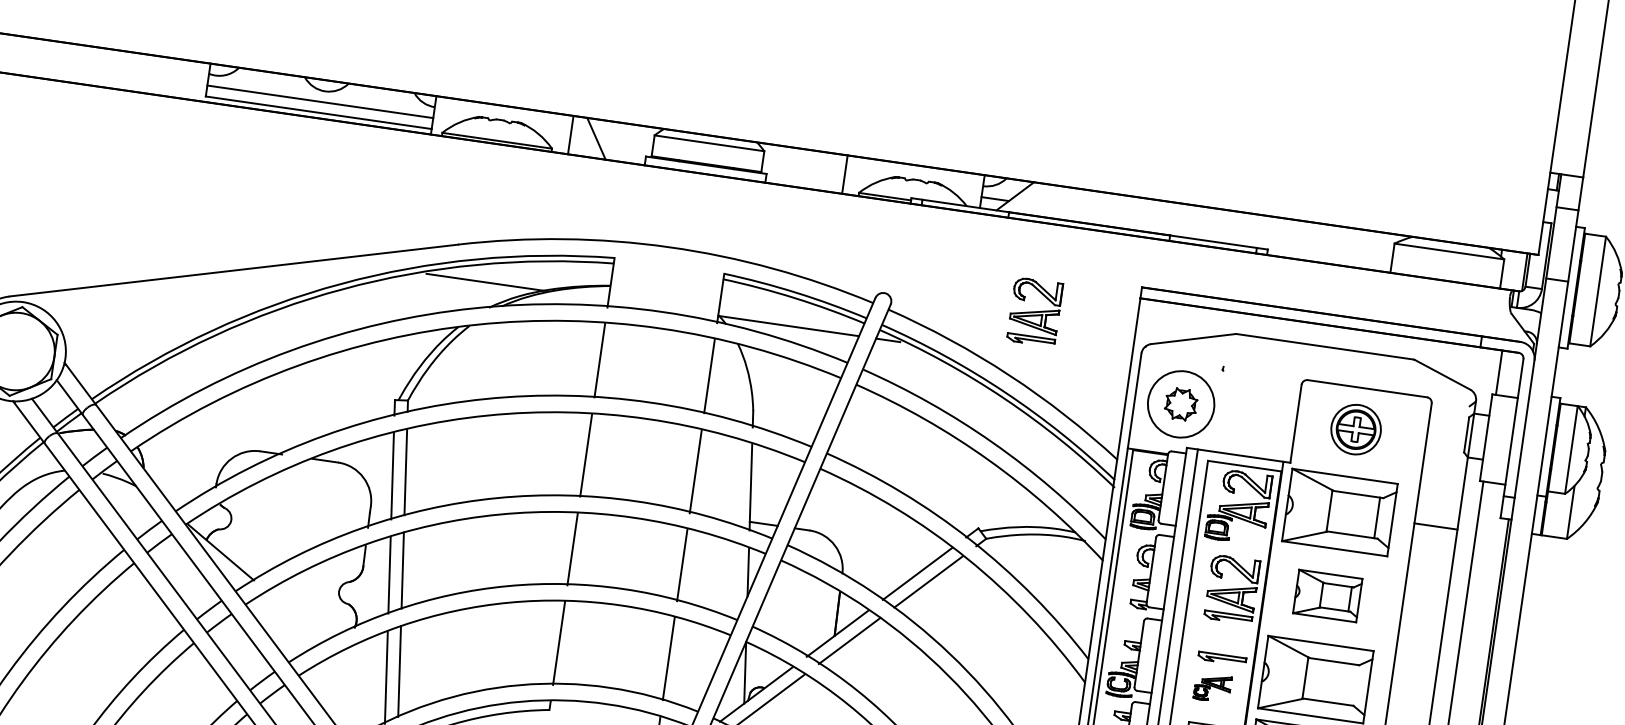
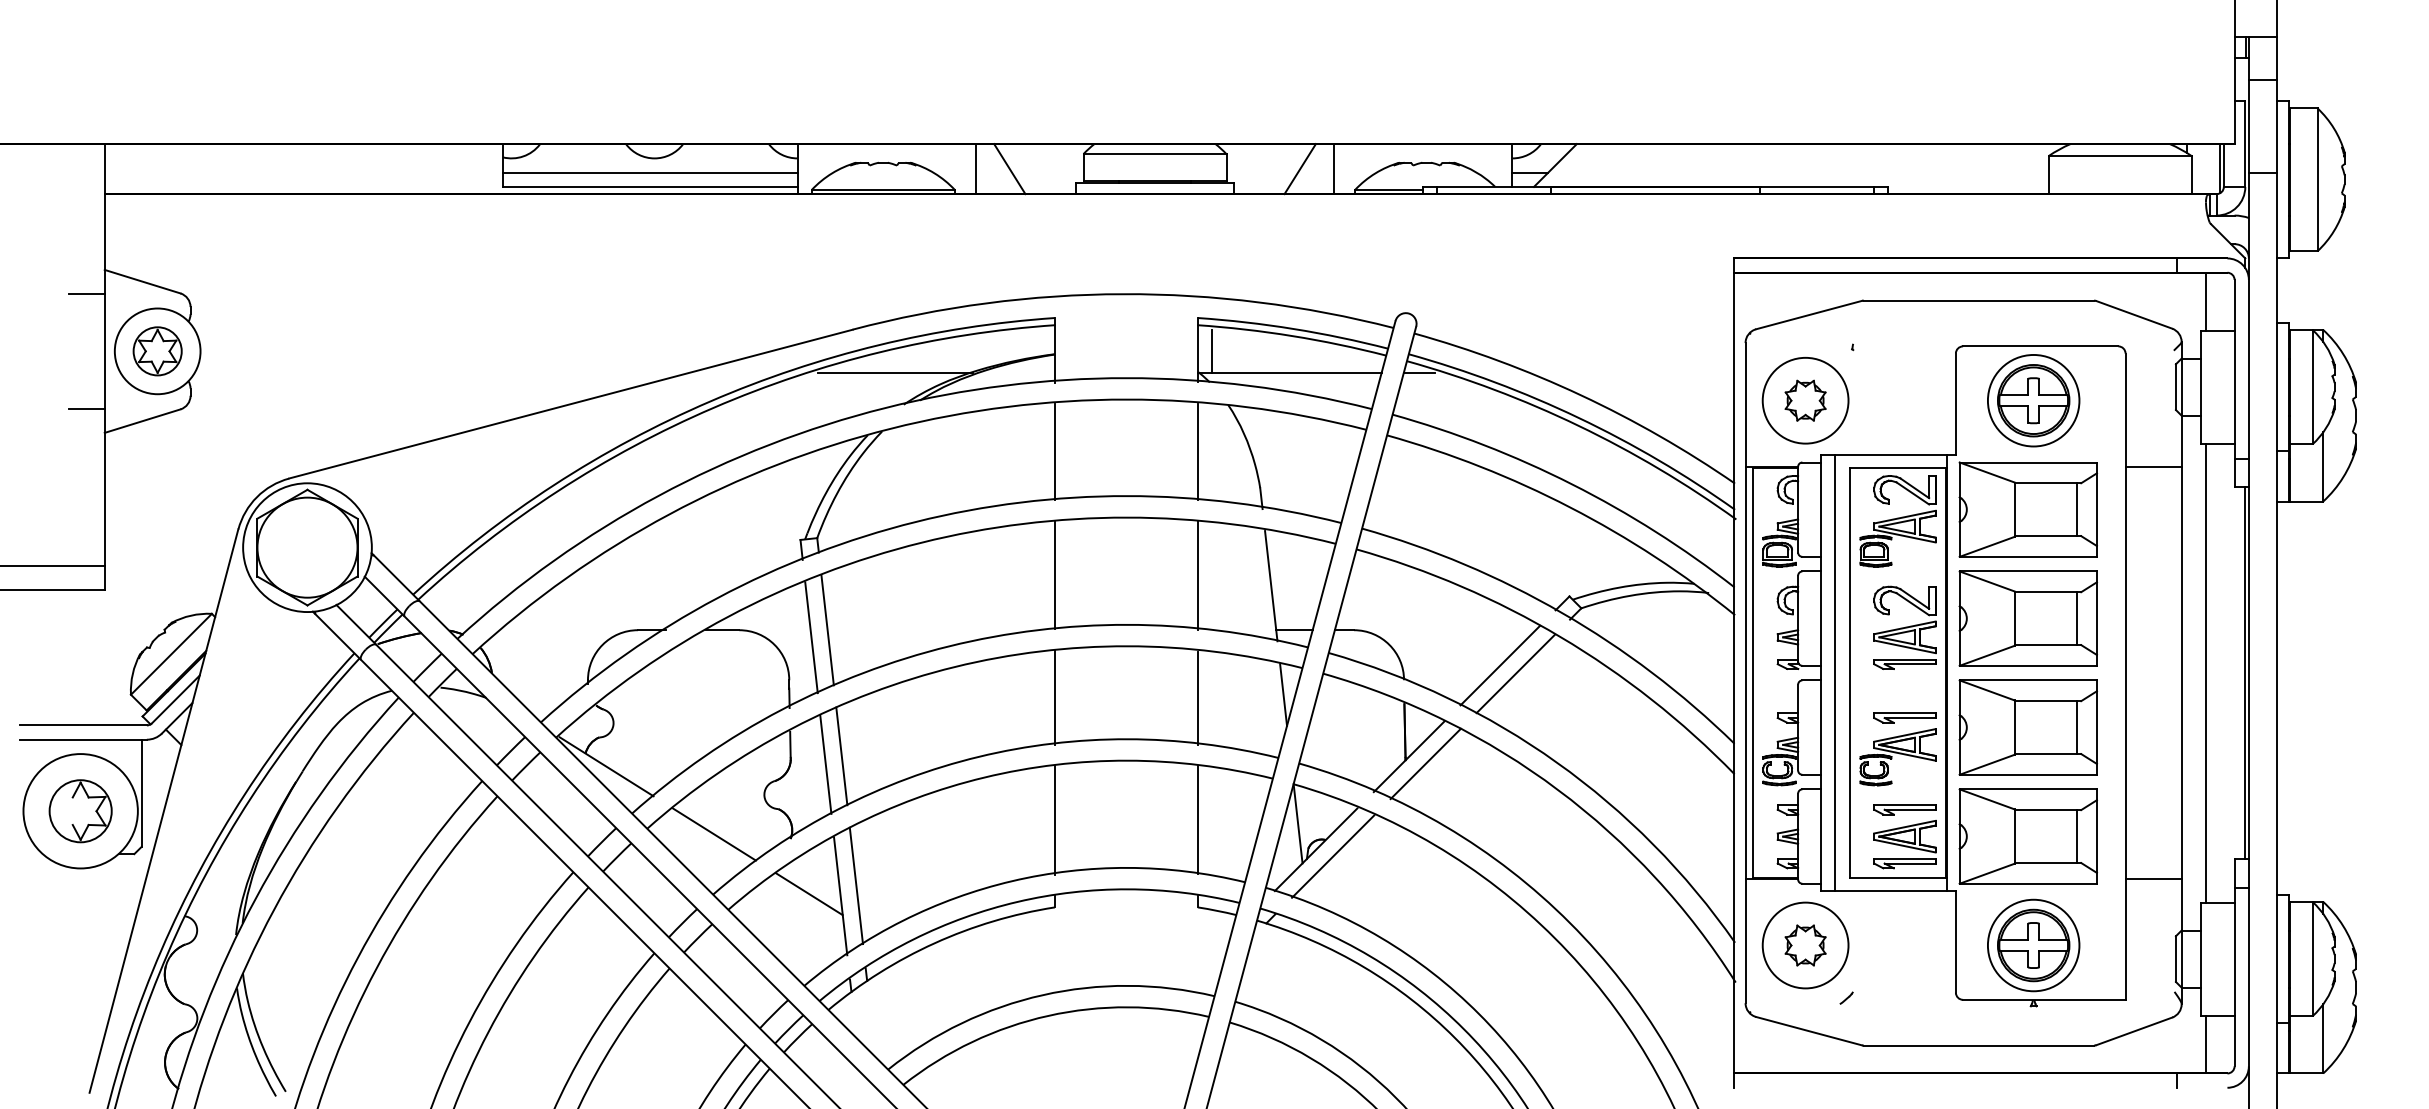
line: (818, 171) -> (1299, 169), added
line: (731, 301) -> (1212, 351), added
part: (1034, 311) -> (1601, 309), removed
part: (1355, 429) -> (2033, 400), size x1.43
line: (1435, 526) -> (2153, 466), moved
part: (1327, 595) -> (2027, 618), size x1.67
line: (296, 616) -> (714, 834), added
line: (361, 672) -> (808, 894), added
line: (1352, 684) -> (2076, 727), added
part: (1212, 688) -> (1897, 757), size x1.67

